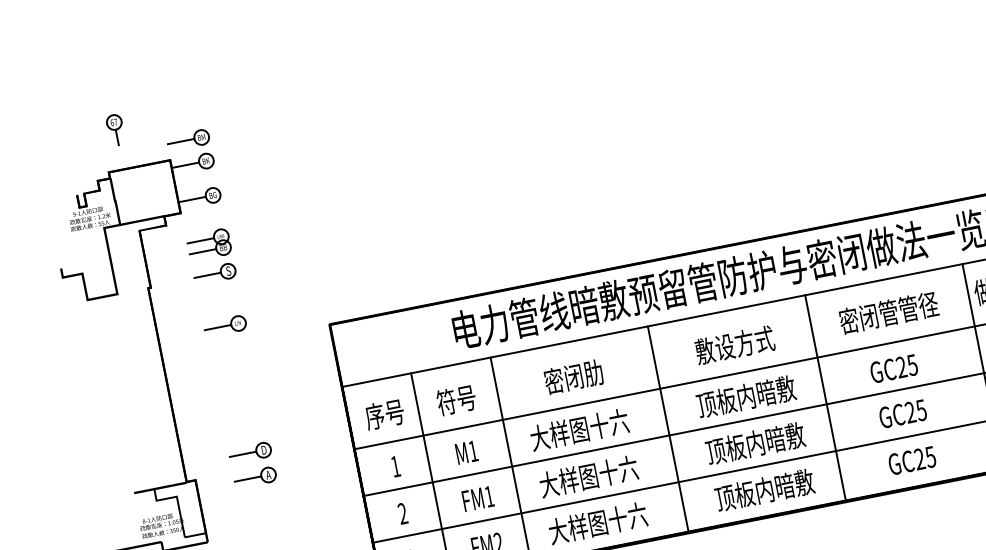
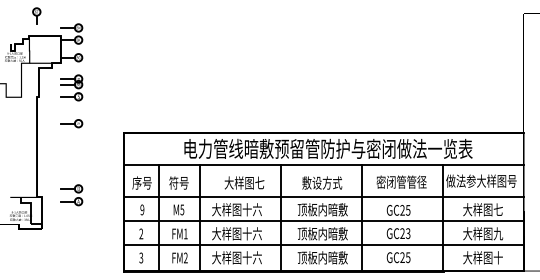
text: (583, 373) -> (244, 182), 密闭肋 -> 大样图七
text: (921, 409) -> (408, 233), GC25 -> GC23
text: (473, 450) -> (182, 209), M1 -> M5
text: (395, 465) -> (142, 209), 1 -> 9

